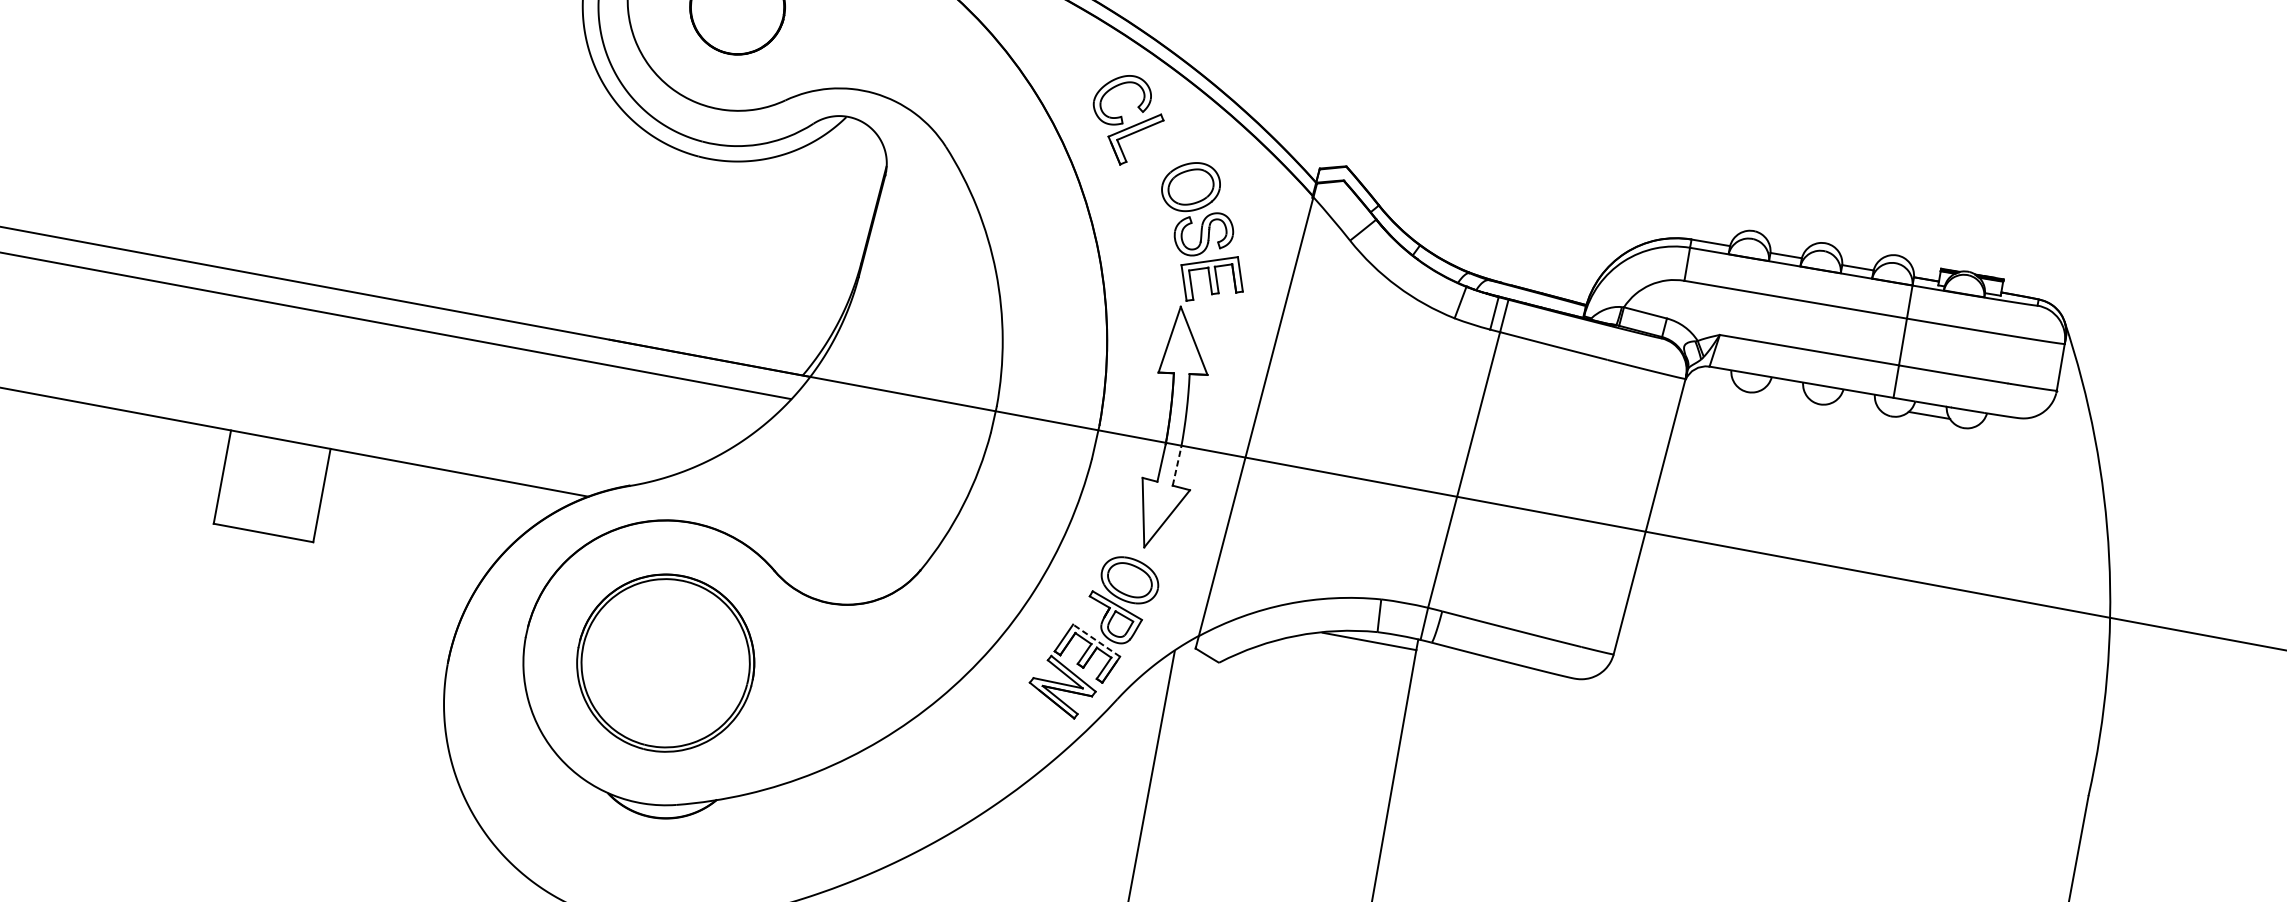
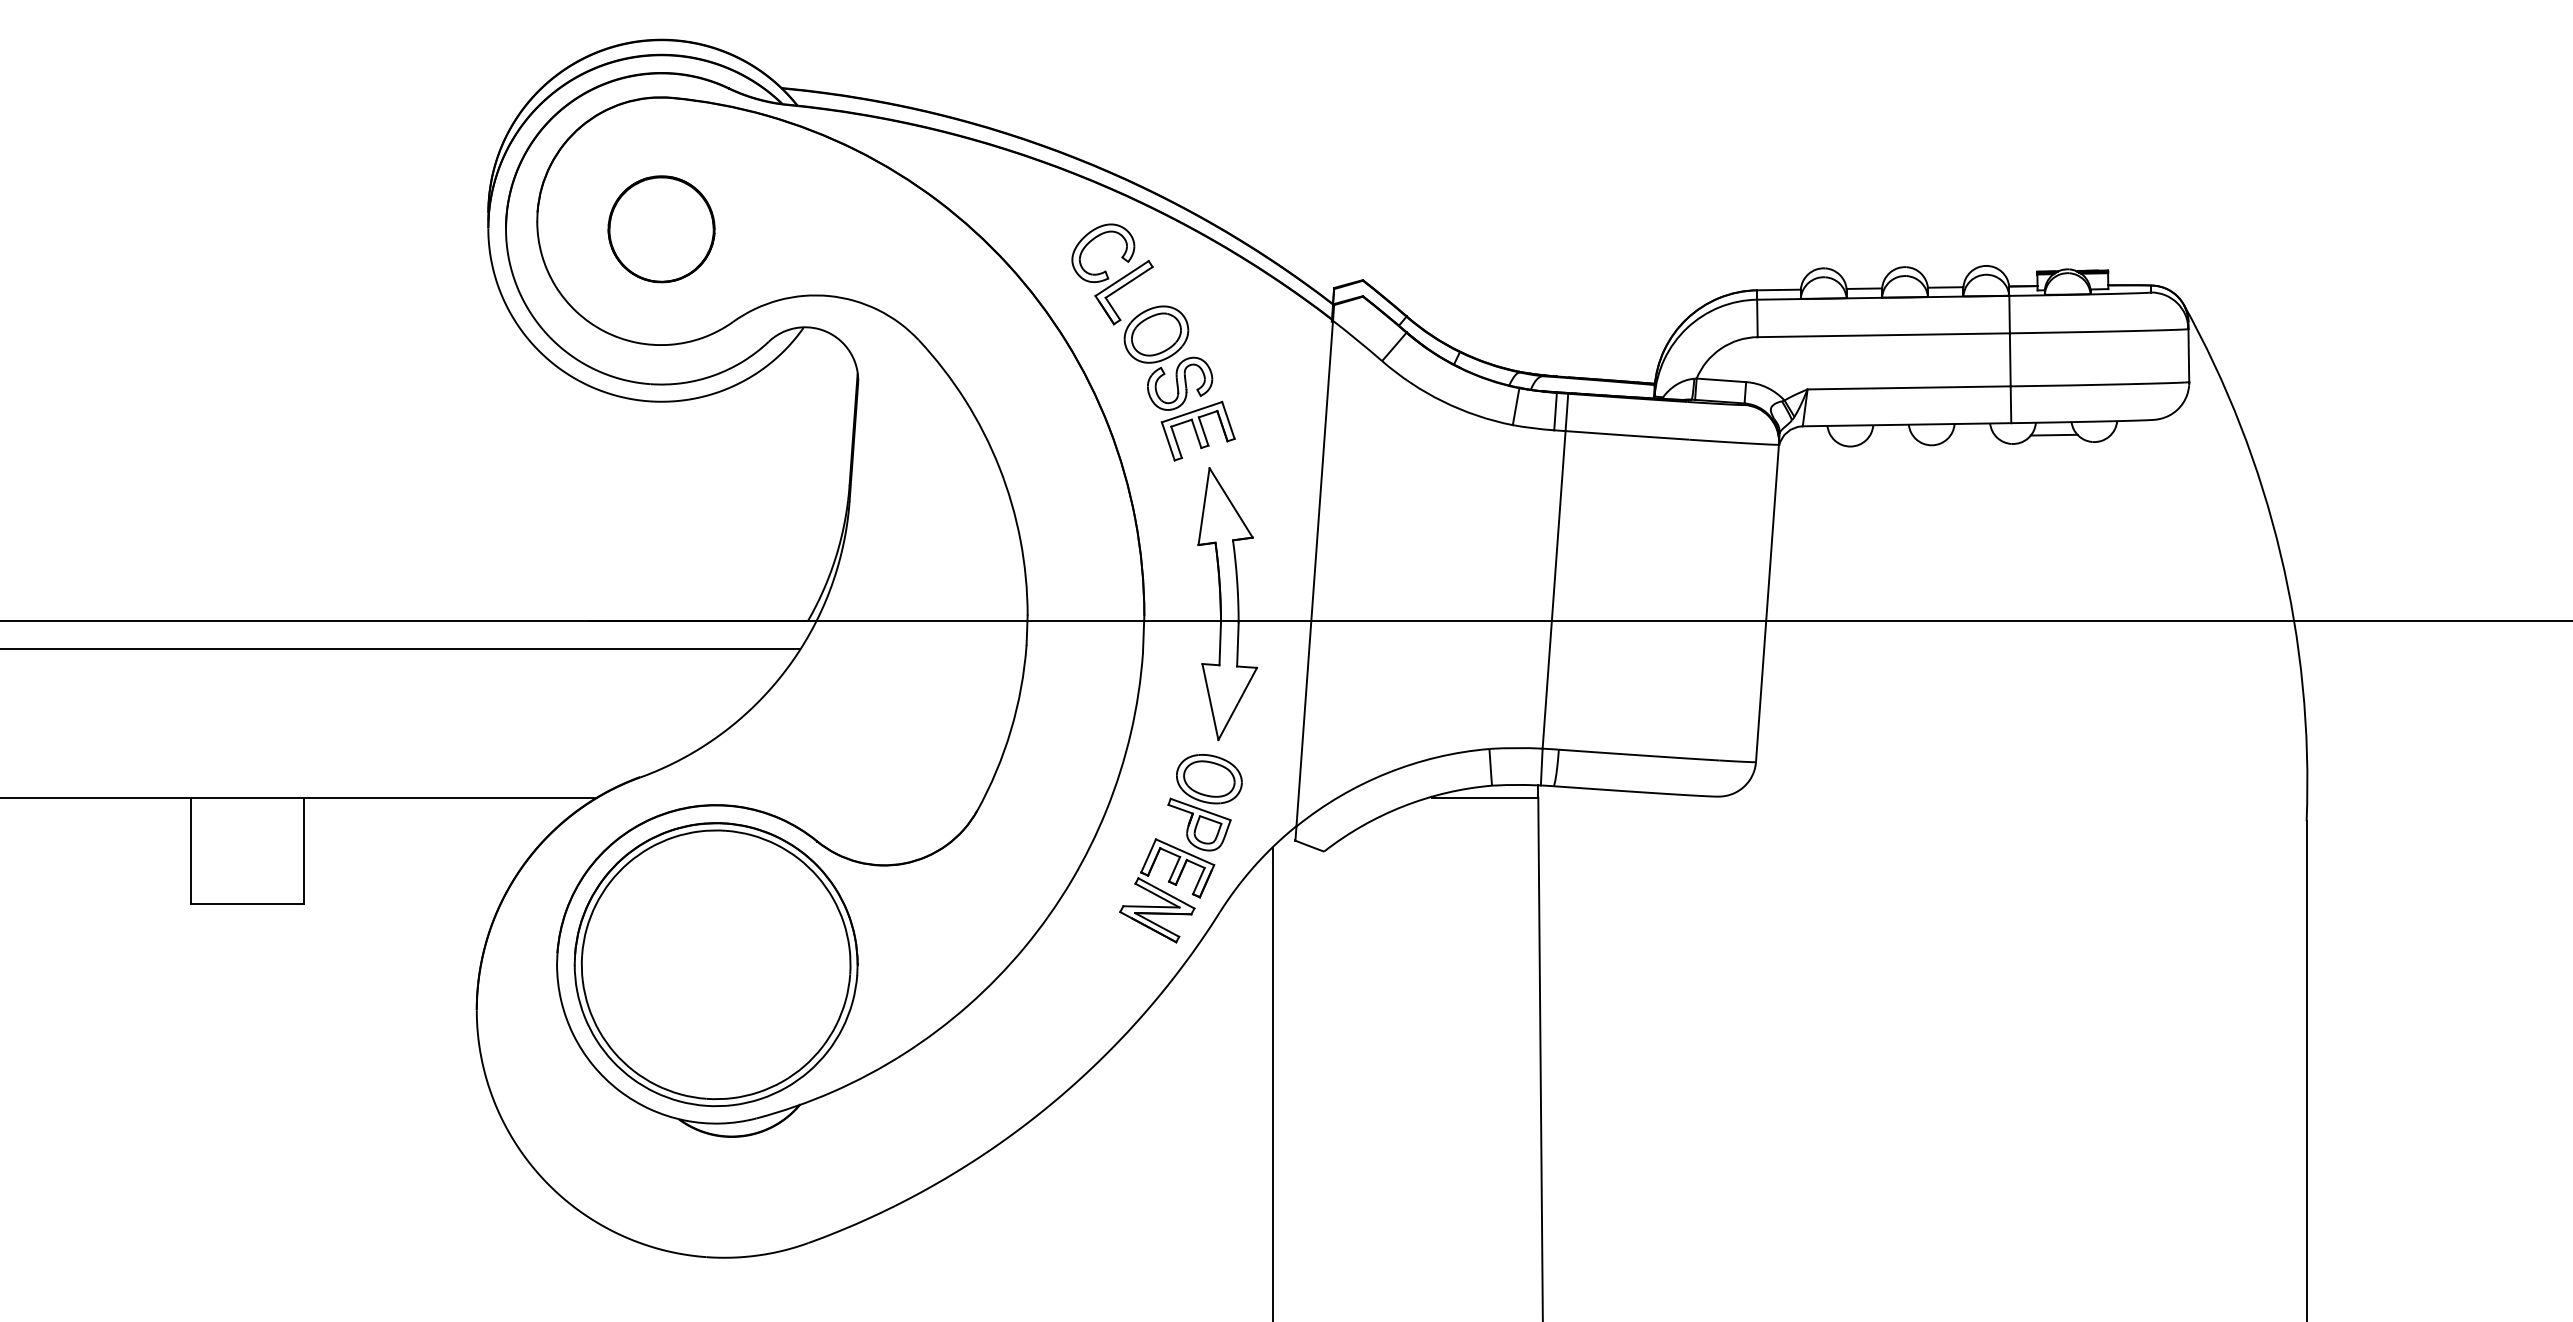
part: (1203, 233) -> (1179, 383), moved
line: (1176, 466) -> (1237, 644), dashed -> solid
line: (1096, 640) -> (1185, 852), dashed -> solid
part: (665, 662) -> (715, 964), size x1.43

